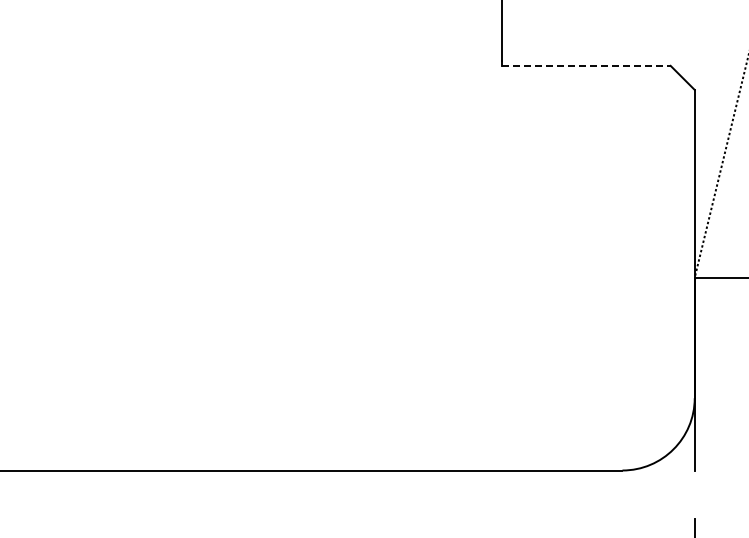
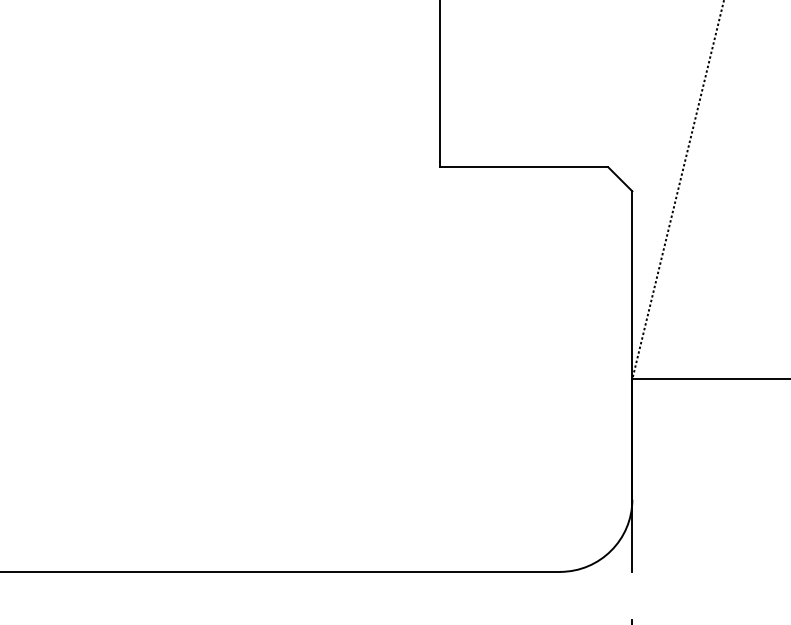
line: (586, 66) -> (524, 167), dashed -> solid

